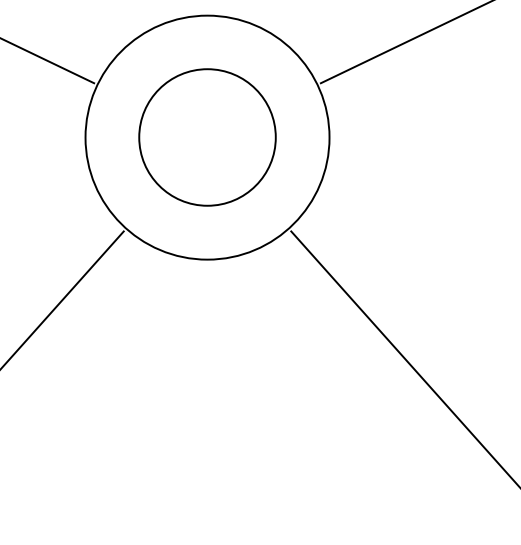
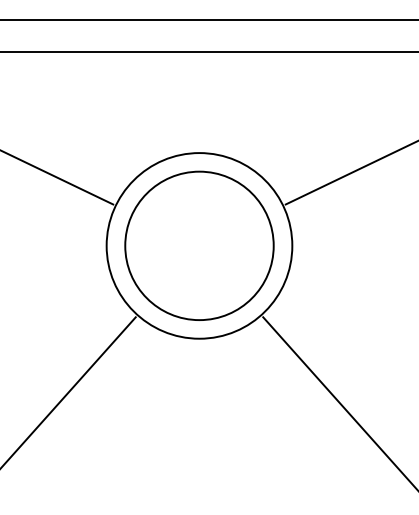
circle: (207, 137) -> (199, 245), size x1.43

